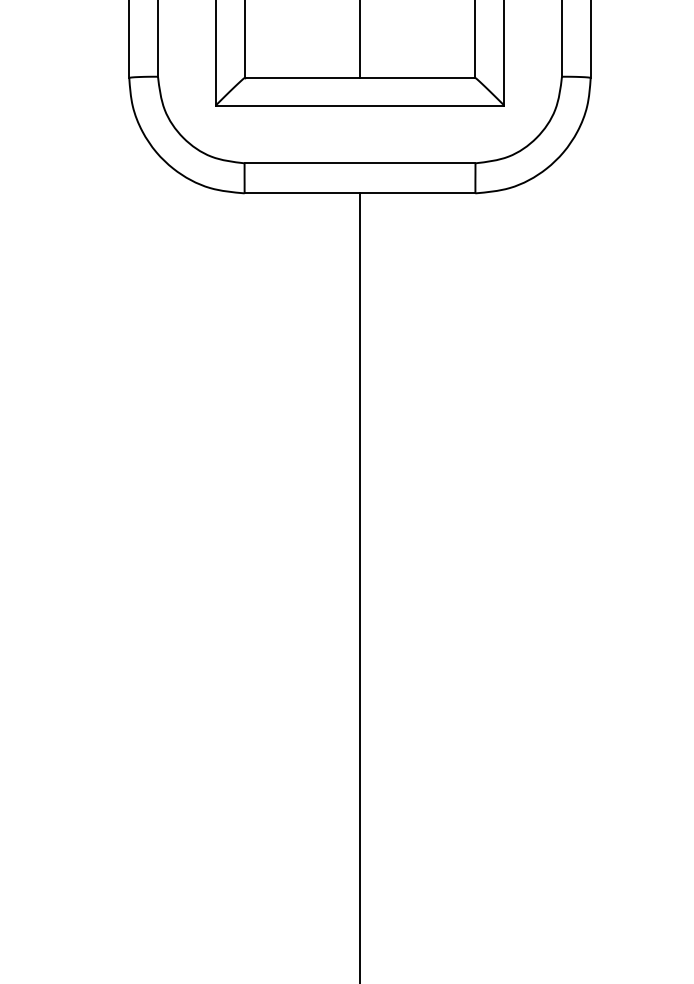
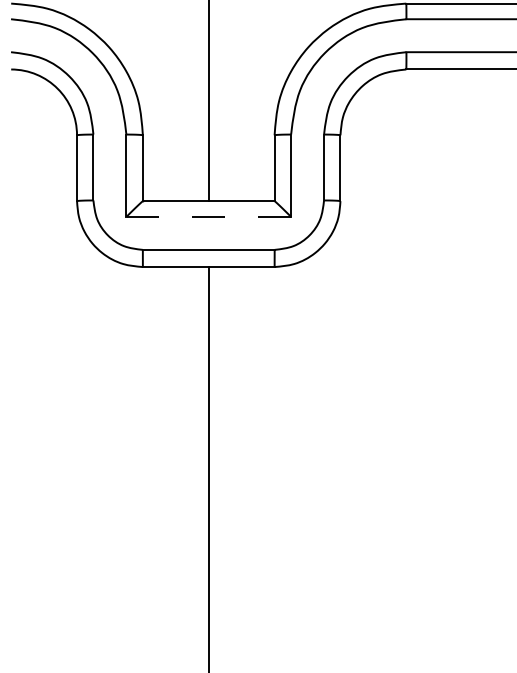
line: (359, 104) -> (208, 216), solid -> dashed

